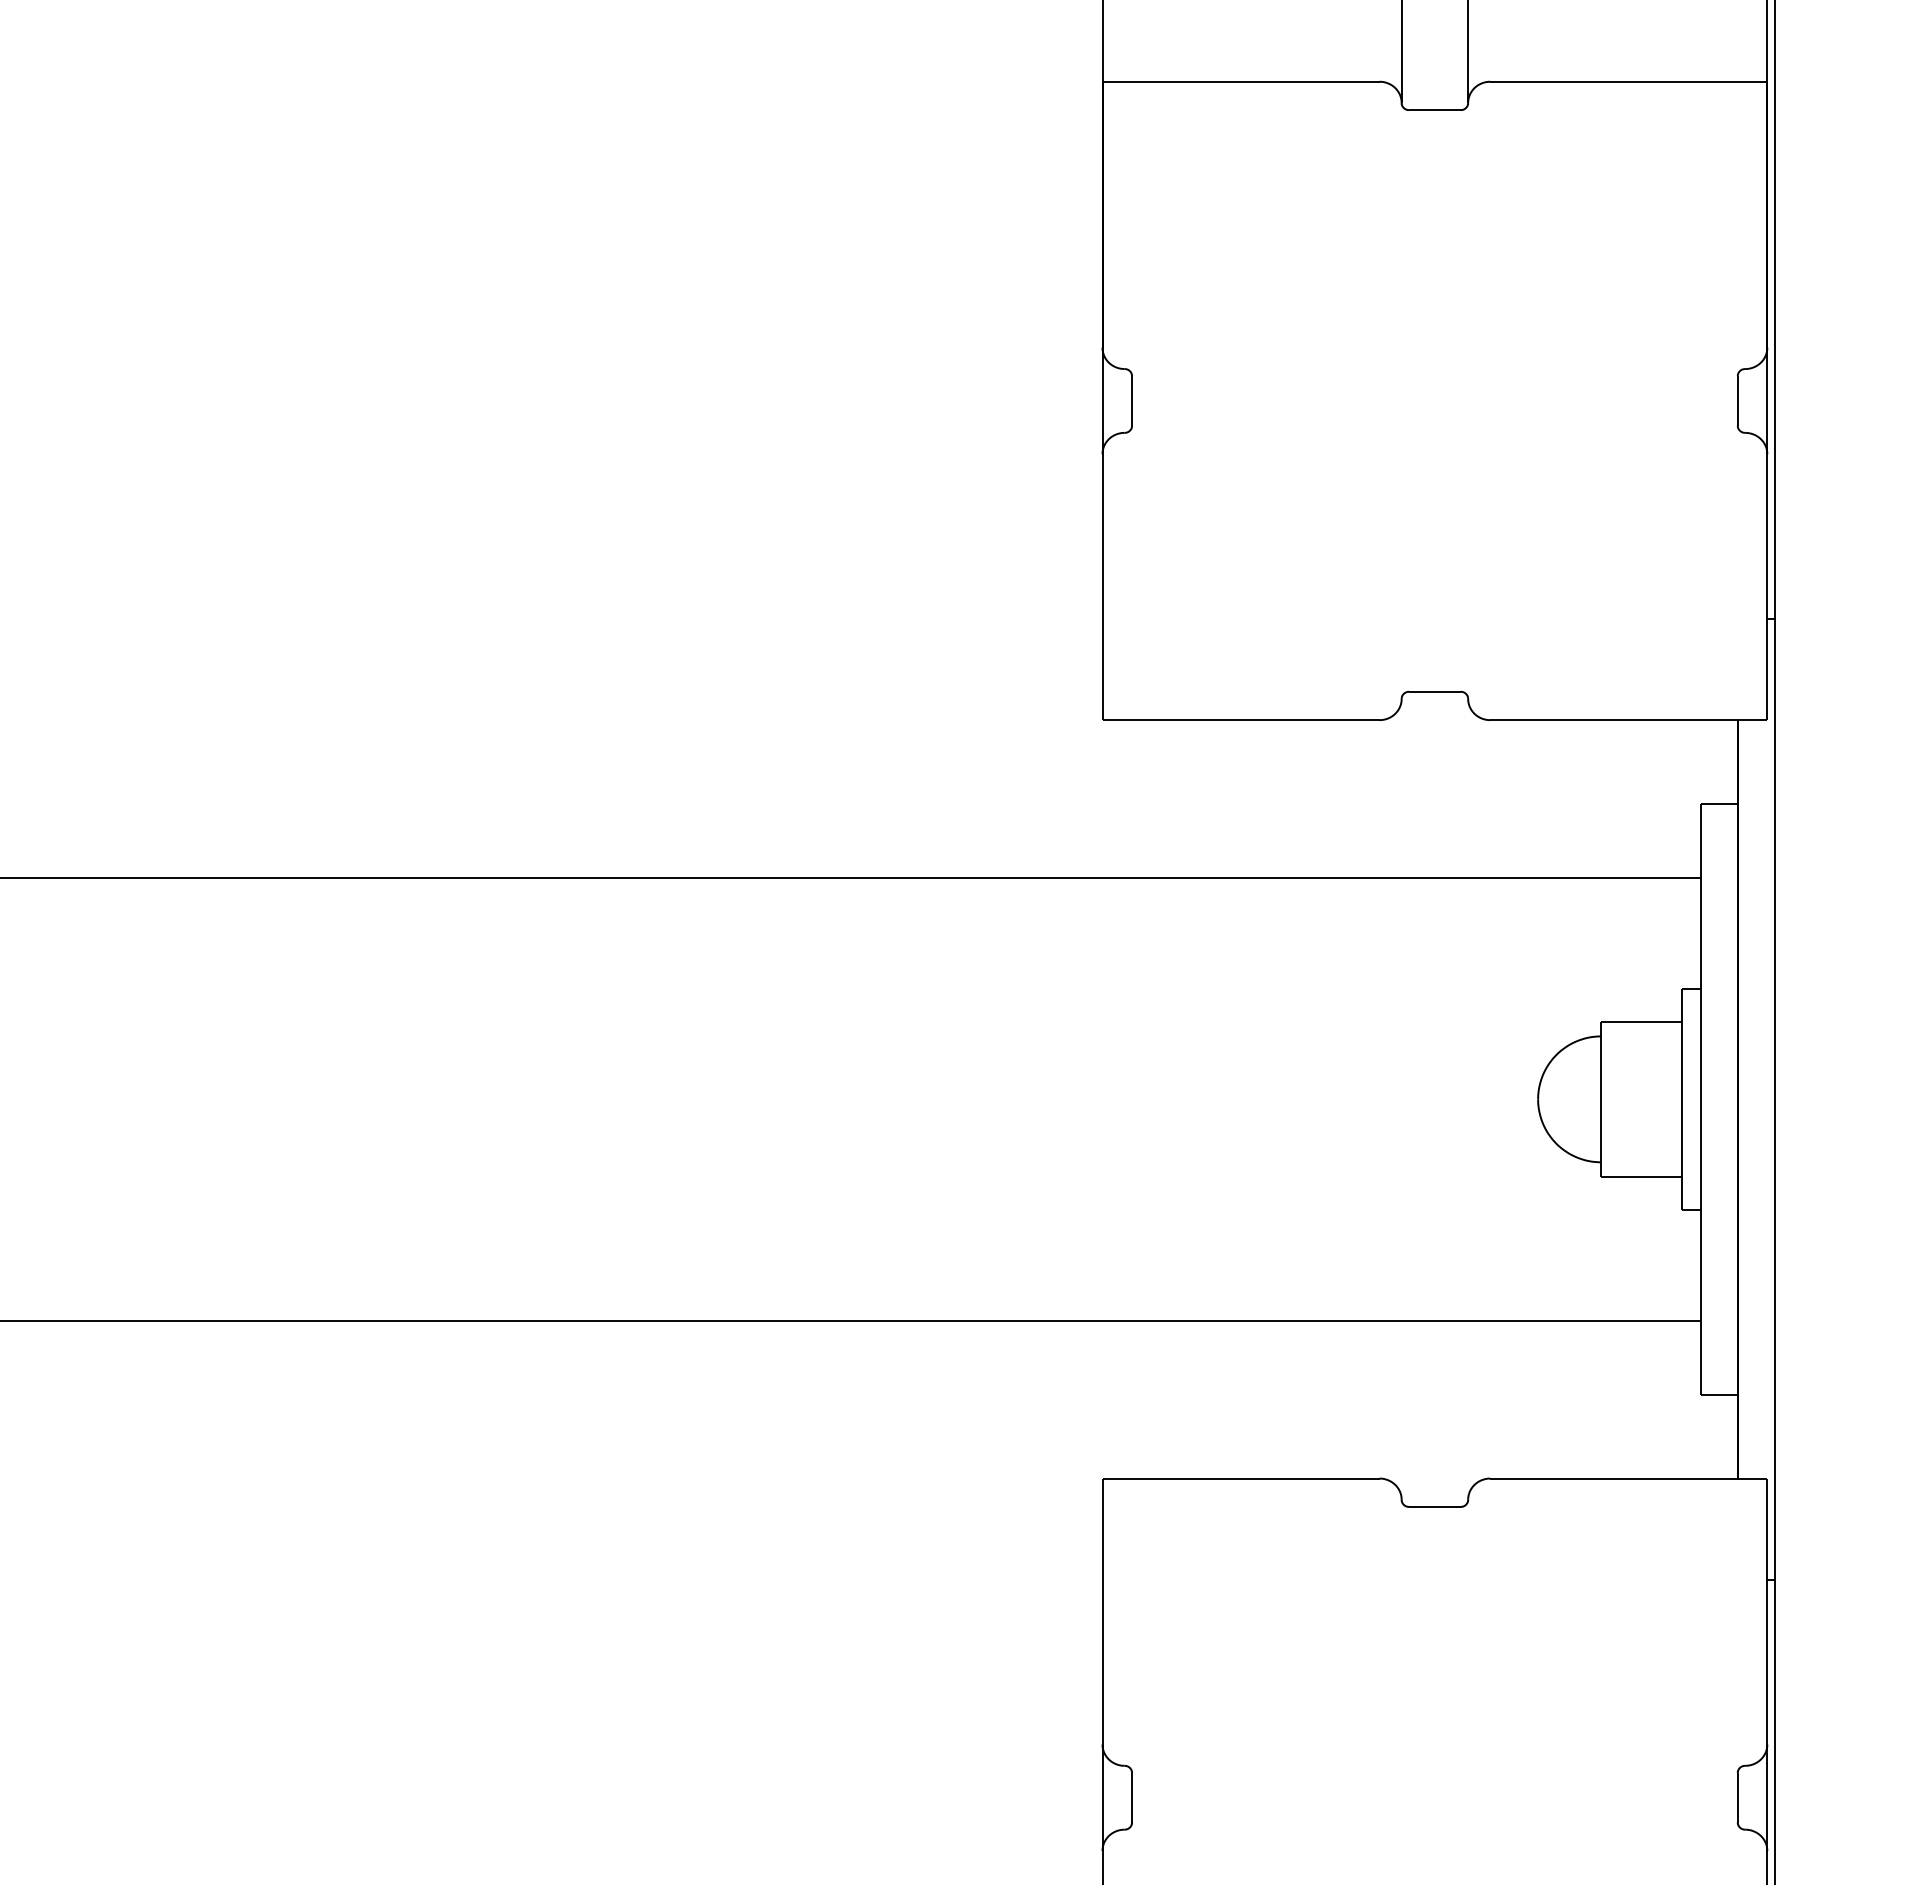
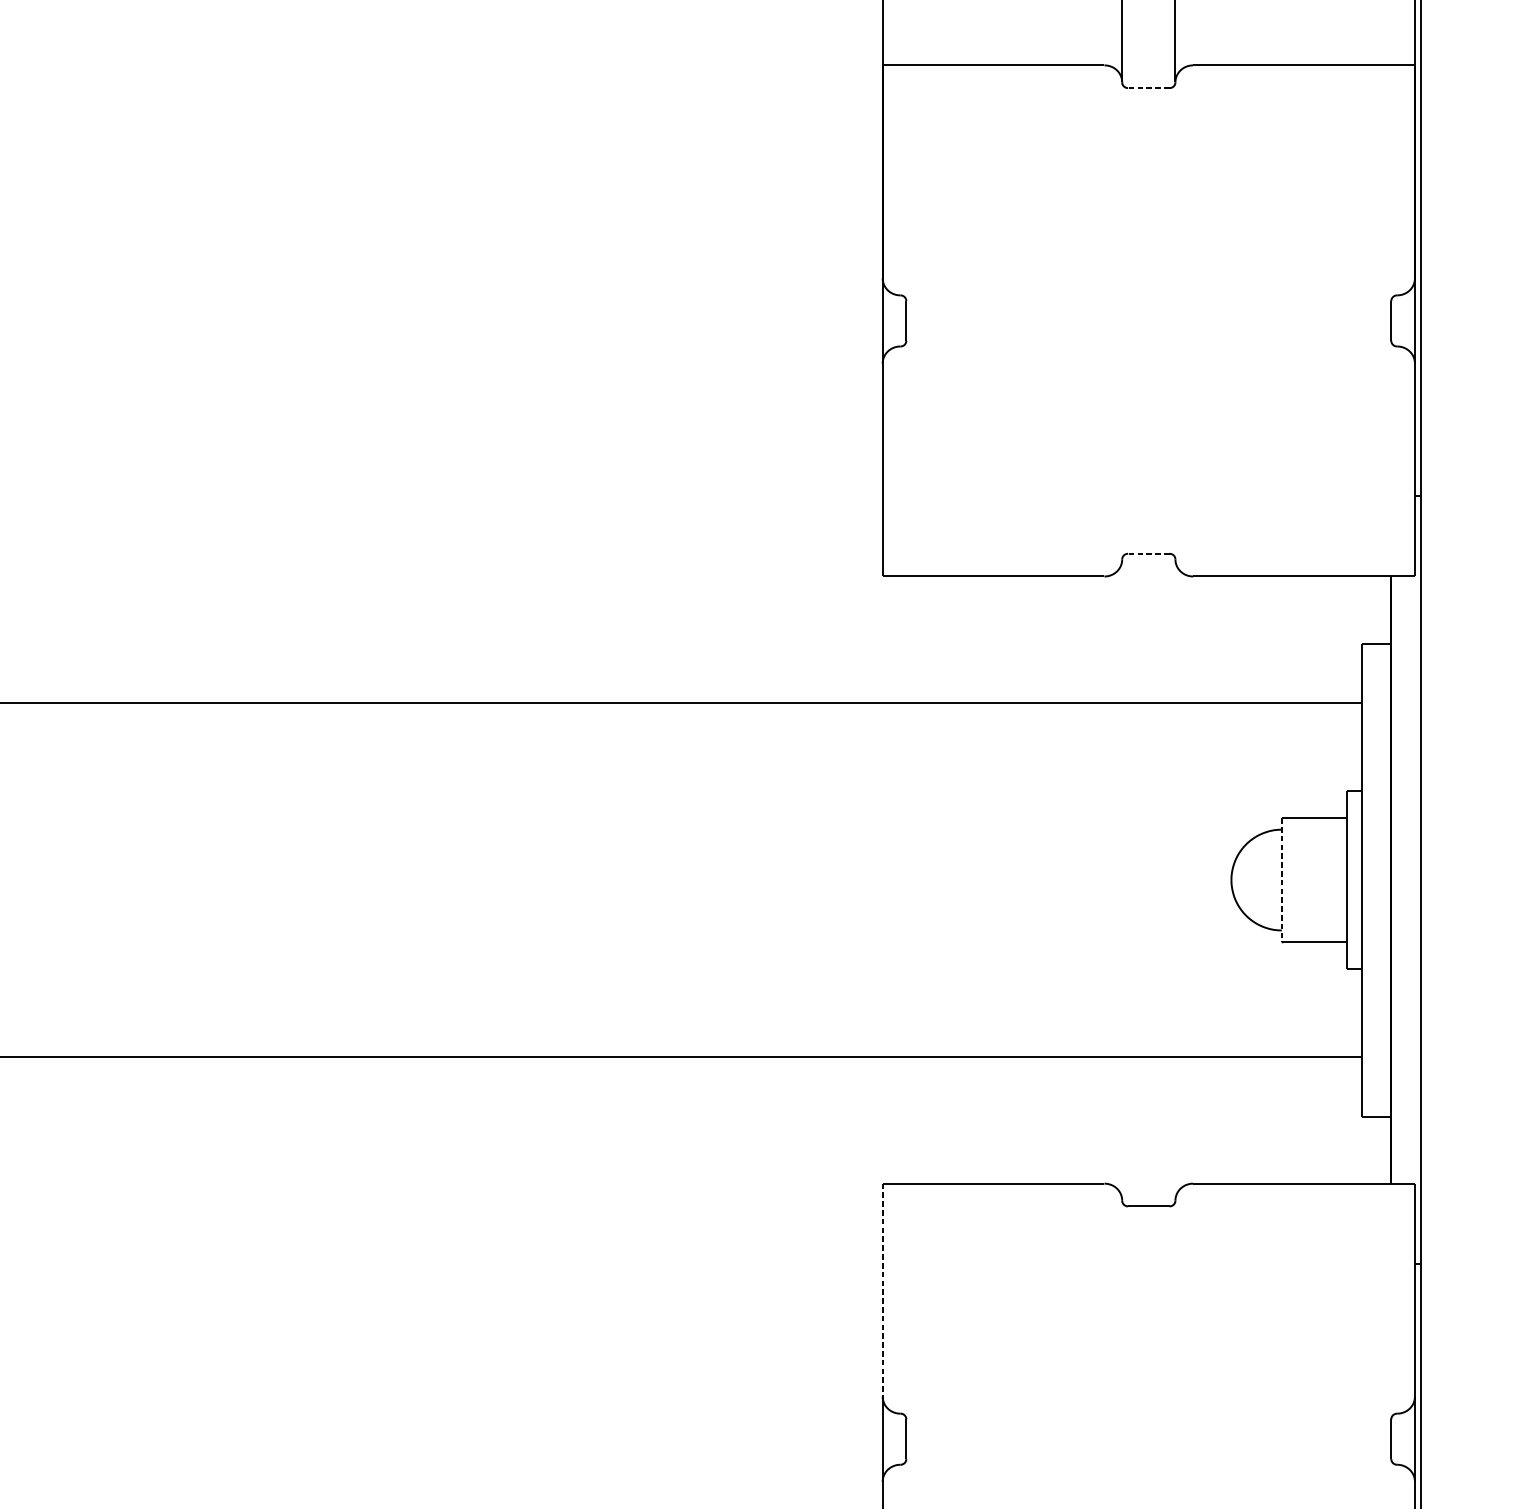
line: (1434, 110) -> (1148, 88), solid -> dashed
line: (1434, 691) -> (1148, 553), solid -> dashed
line: (1601, 1099) -> (1282, 880), solid -> dashed
line: (1102, 1611) -> (882, 1290), solid -> dashed

